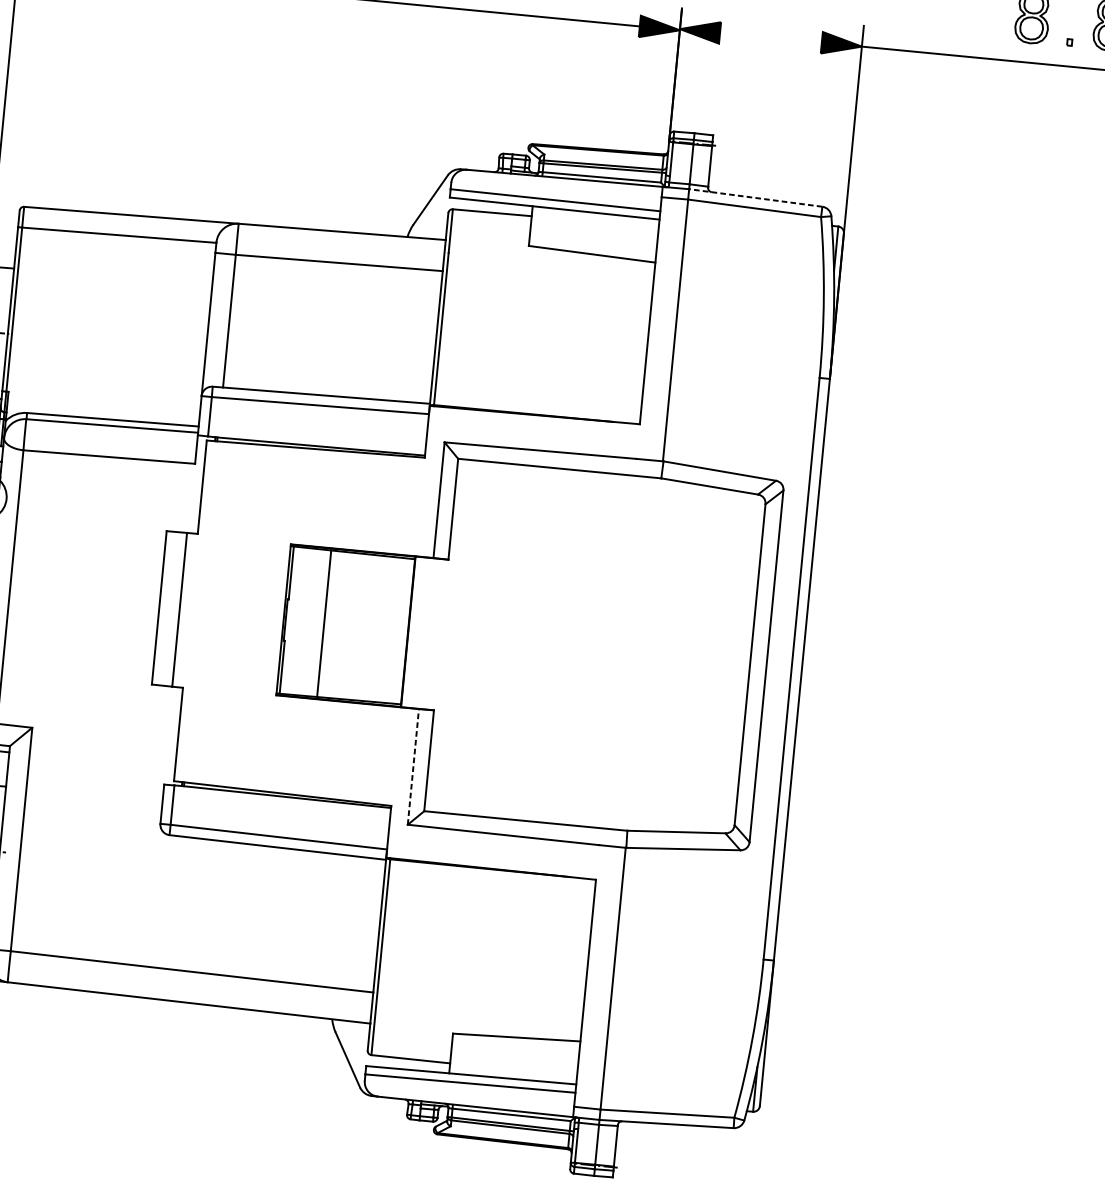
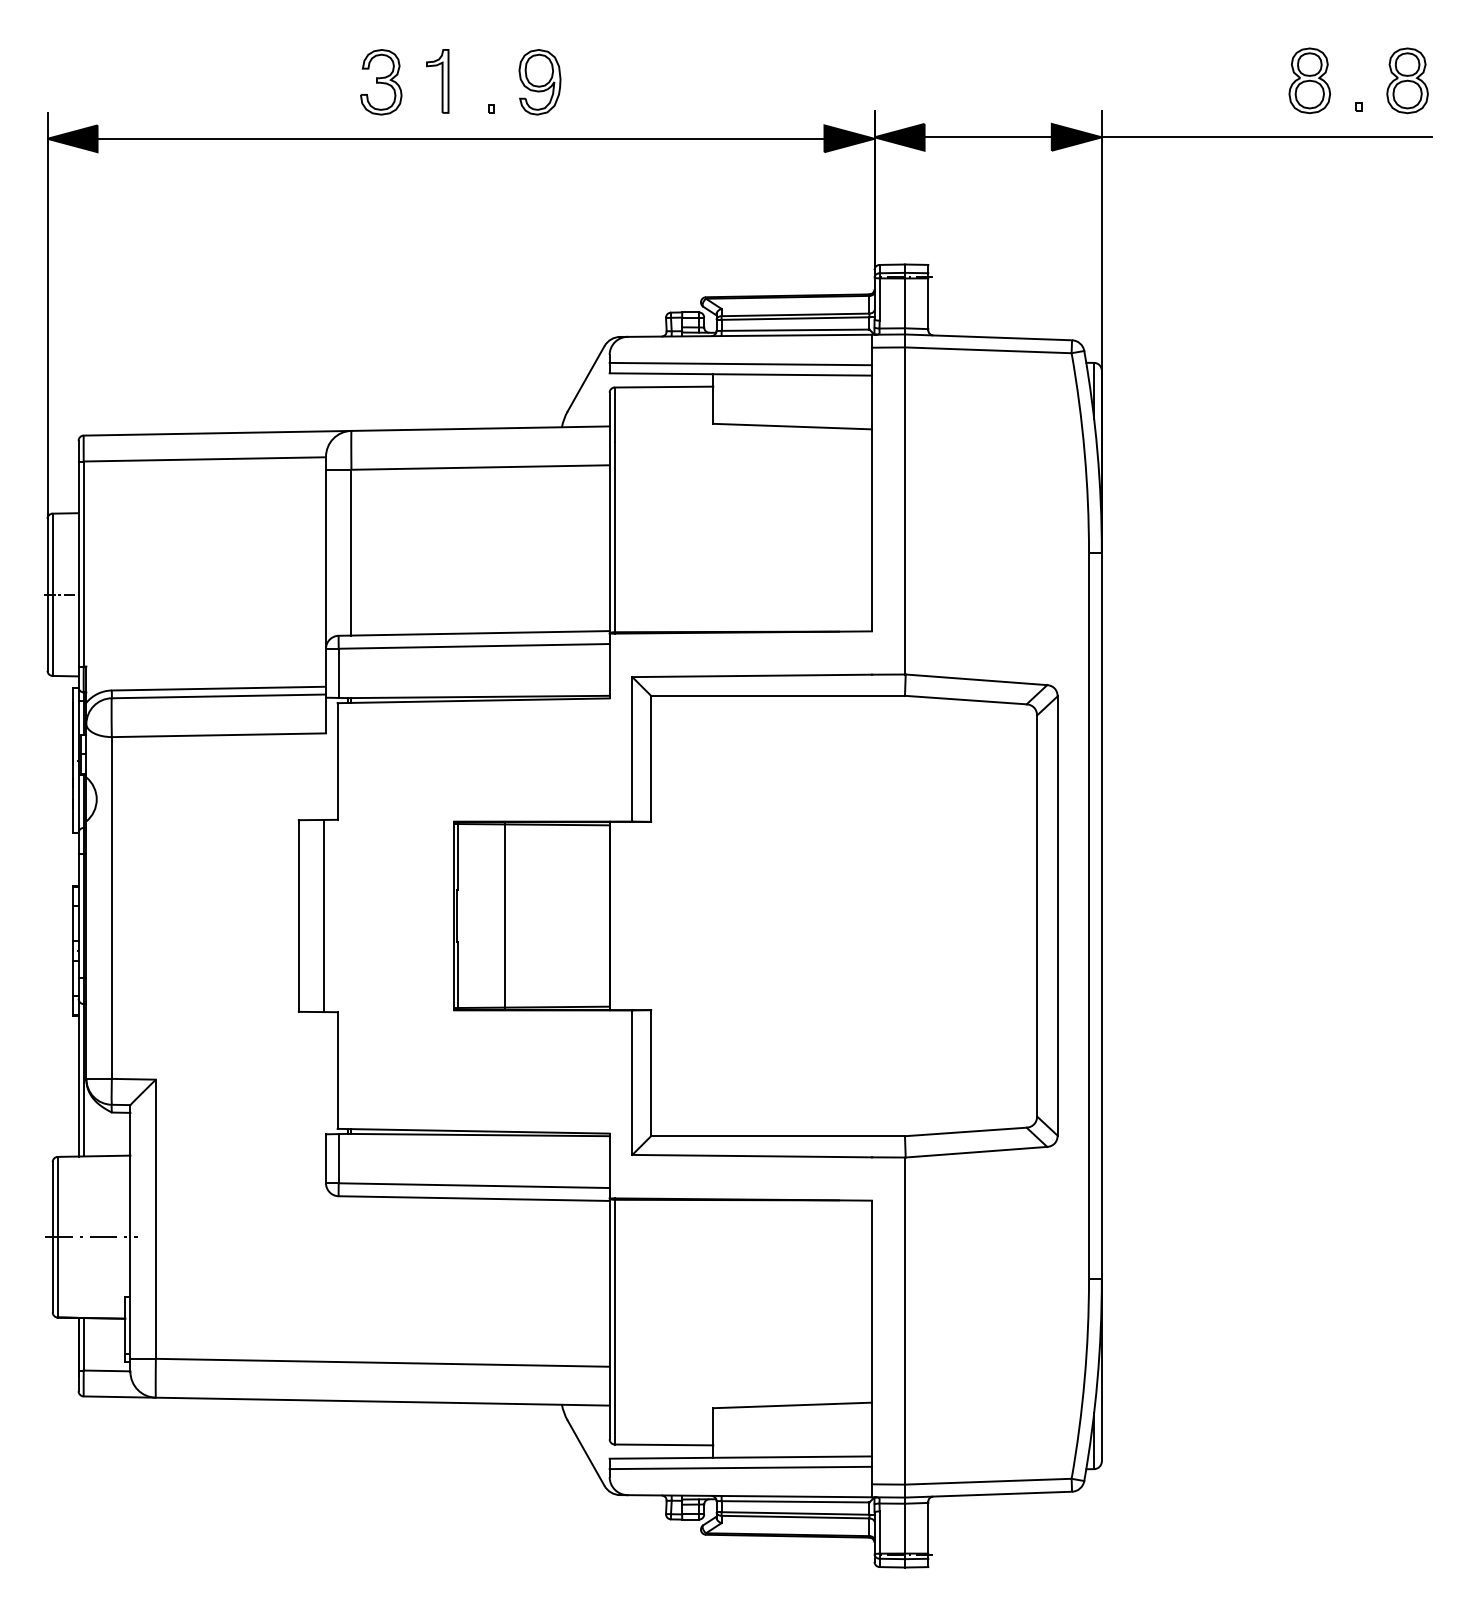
line: (770, 37) -> (987, 137), added
line: (755, 198) -> (988, 337), dashed -> solid
line: (413, 766) -> (632, 1082), dashed -> solid

